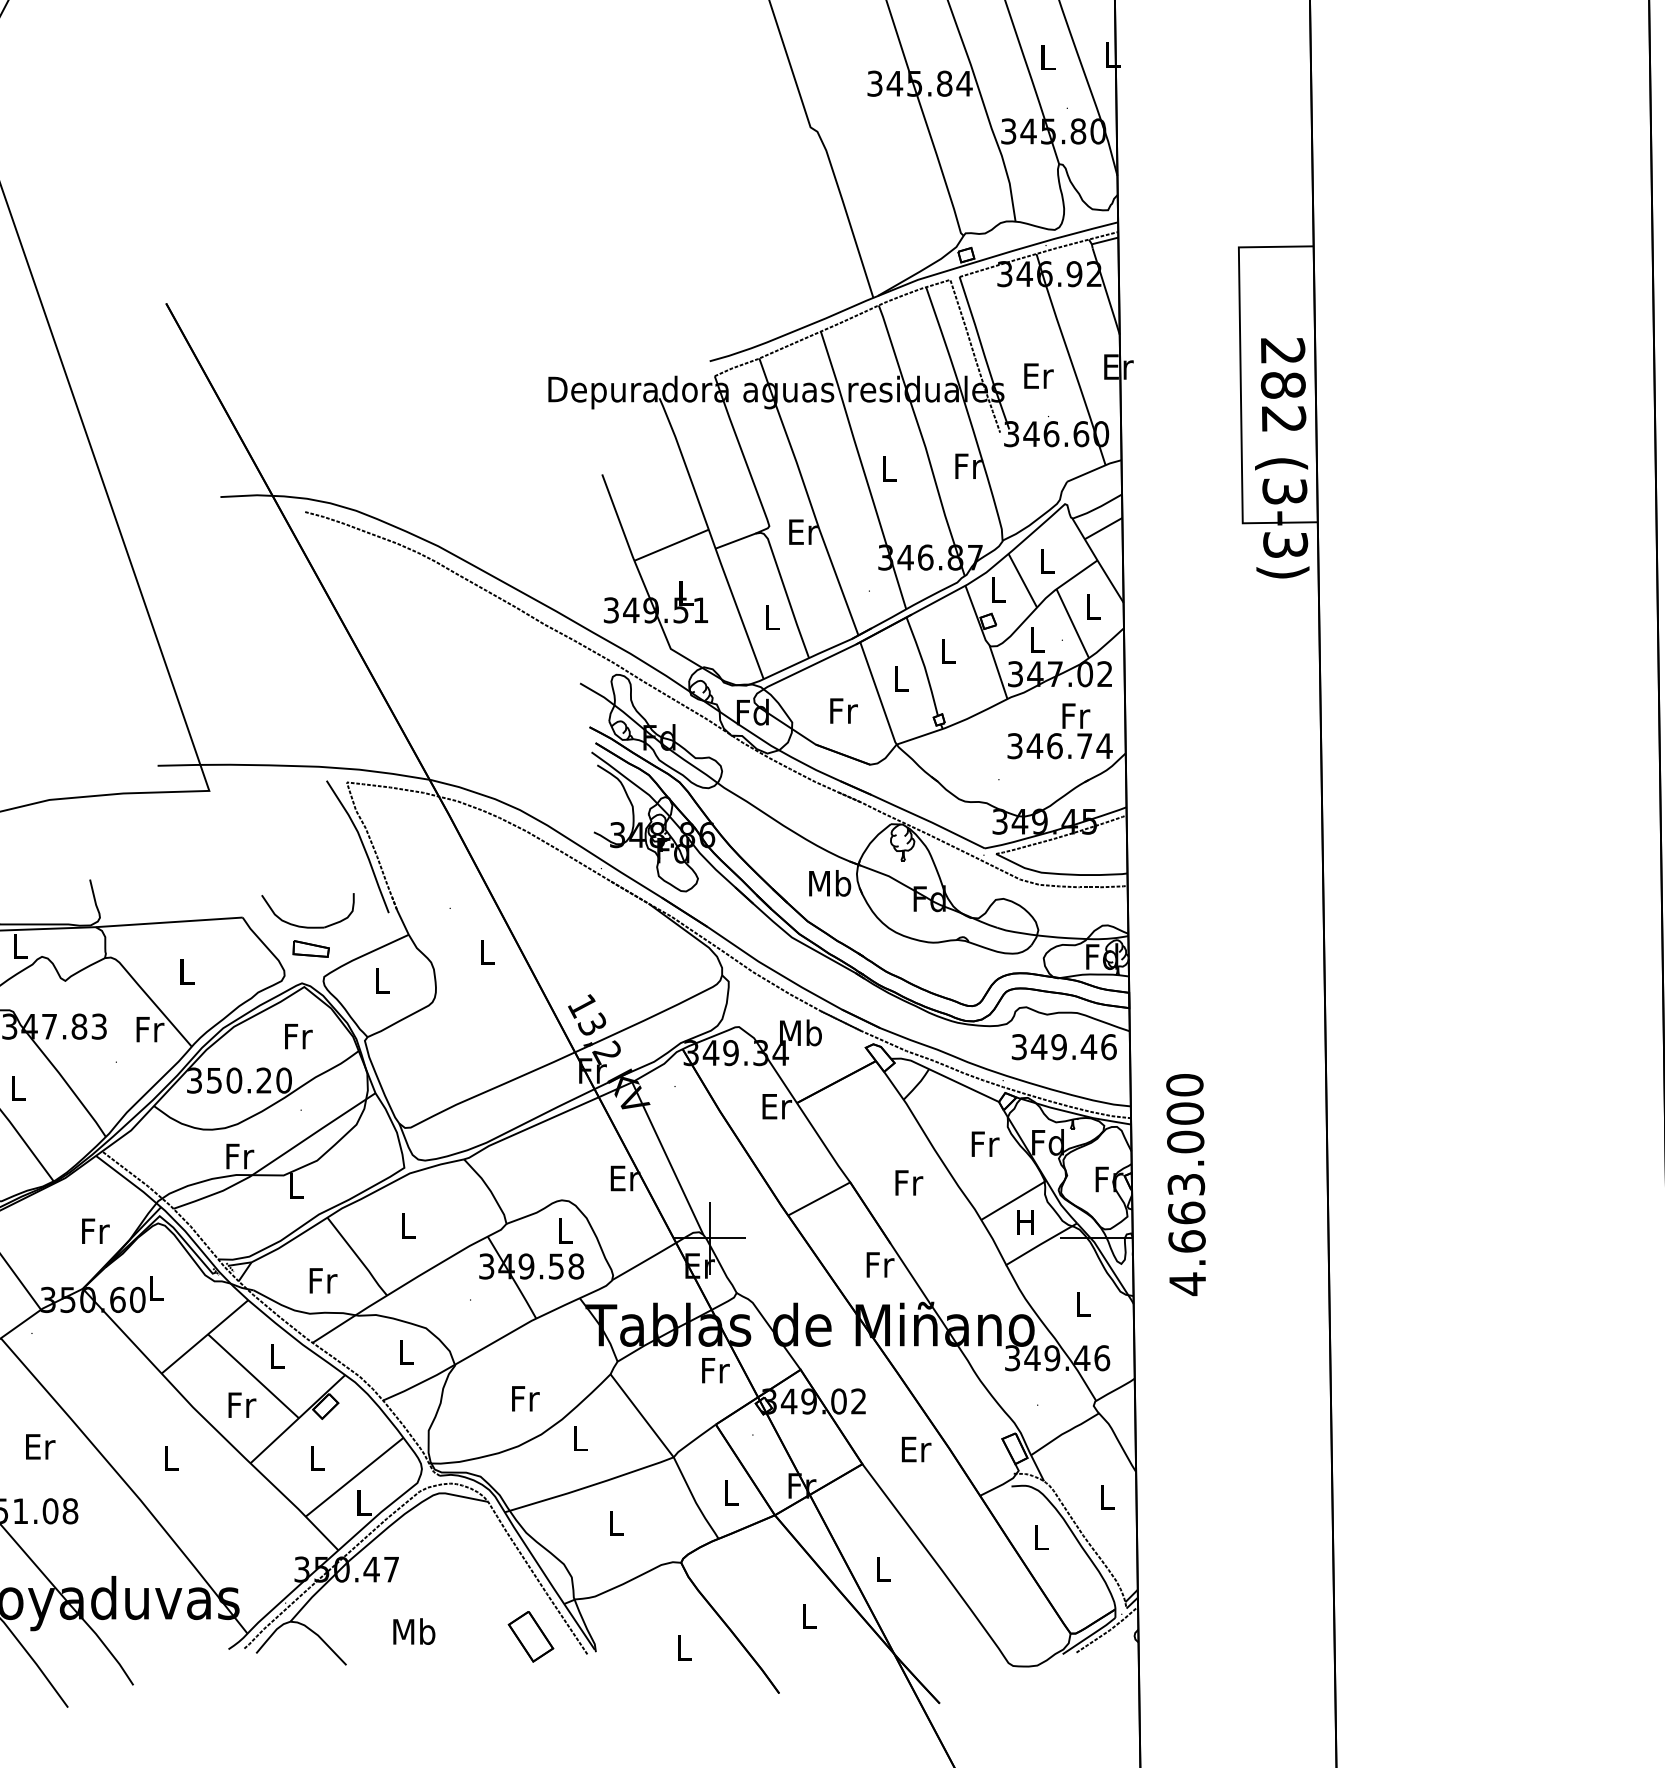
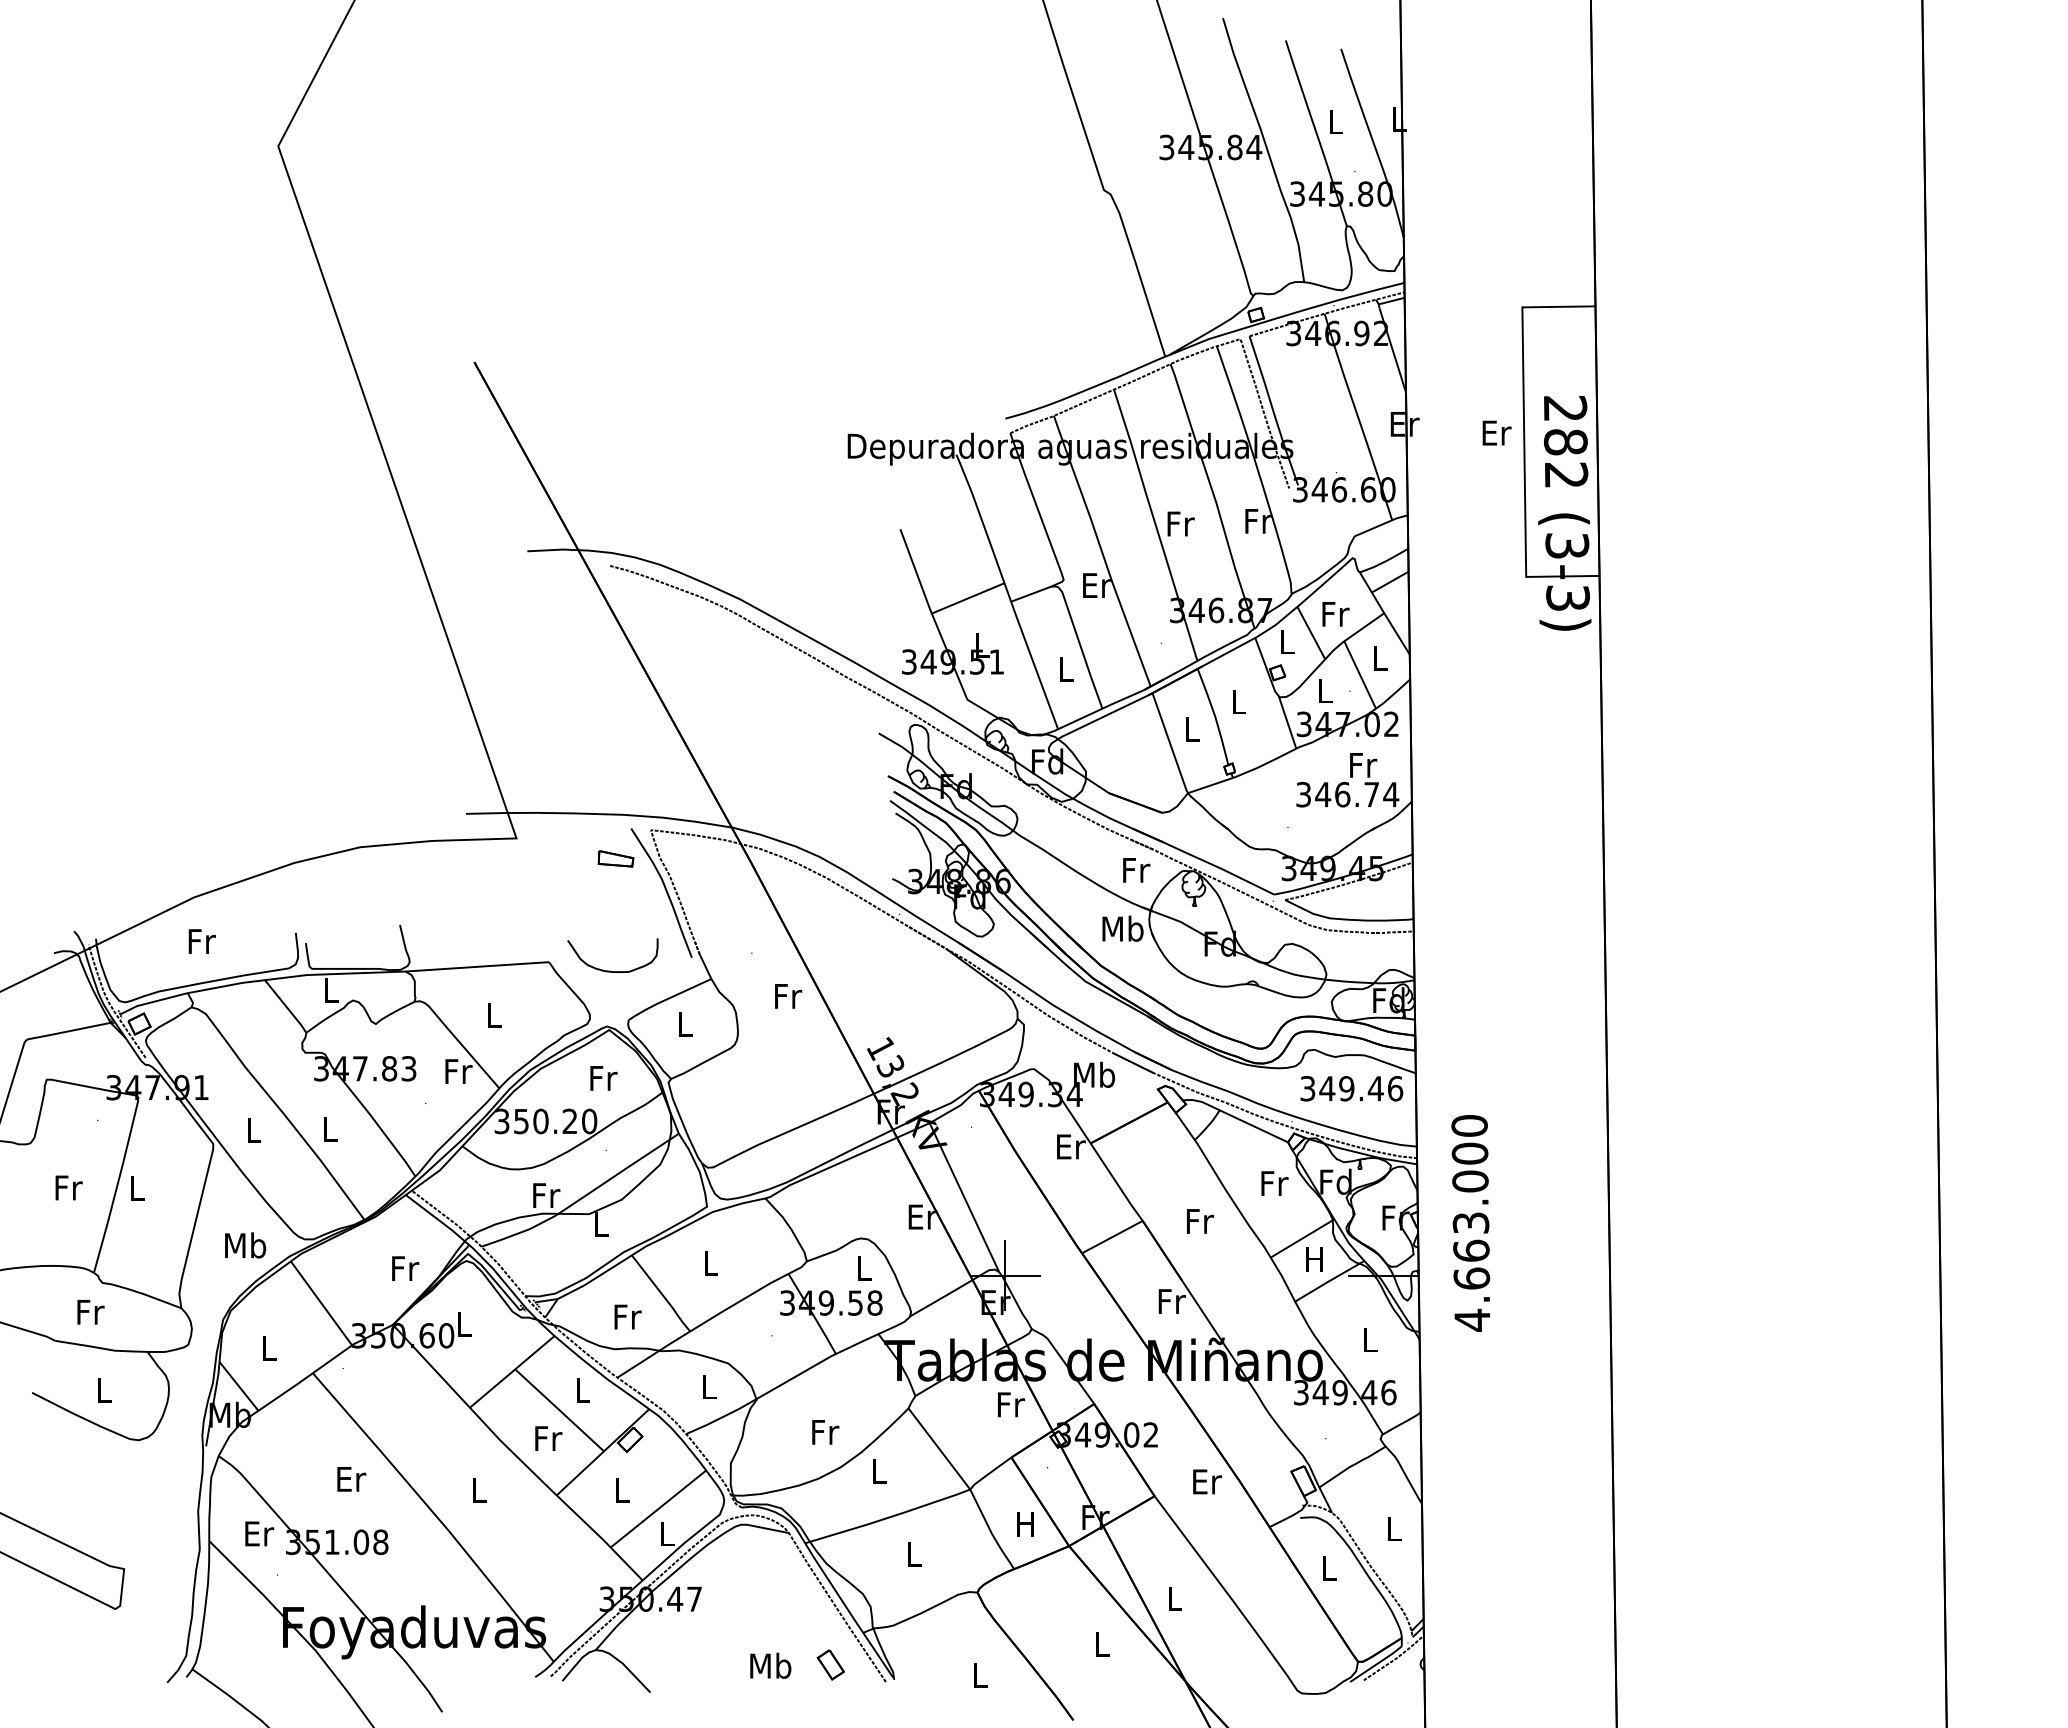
text: (1038, 375) -> (1496, 432), moved
text: (888, 468) -> (1180, 523), L -> Fr
text: (1047, 561) -> (1335, 614), L -> Fr
text: (843, 711) -> (1136, 870), moved
part: (310, 948) -> (615, 858), moved
text: (487, 952) -> (788, 996), L -> Fr
text: (730, 1493) -> (1025, 1524), L -> H
text: (414, 1631) -> (770, 1665), moved
part: (530, 1636) -> (830, 1664), size x0.6

